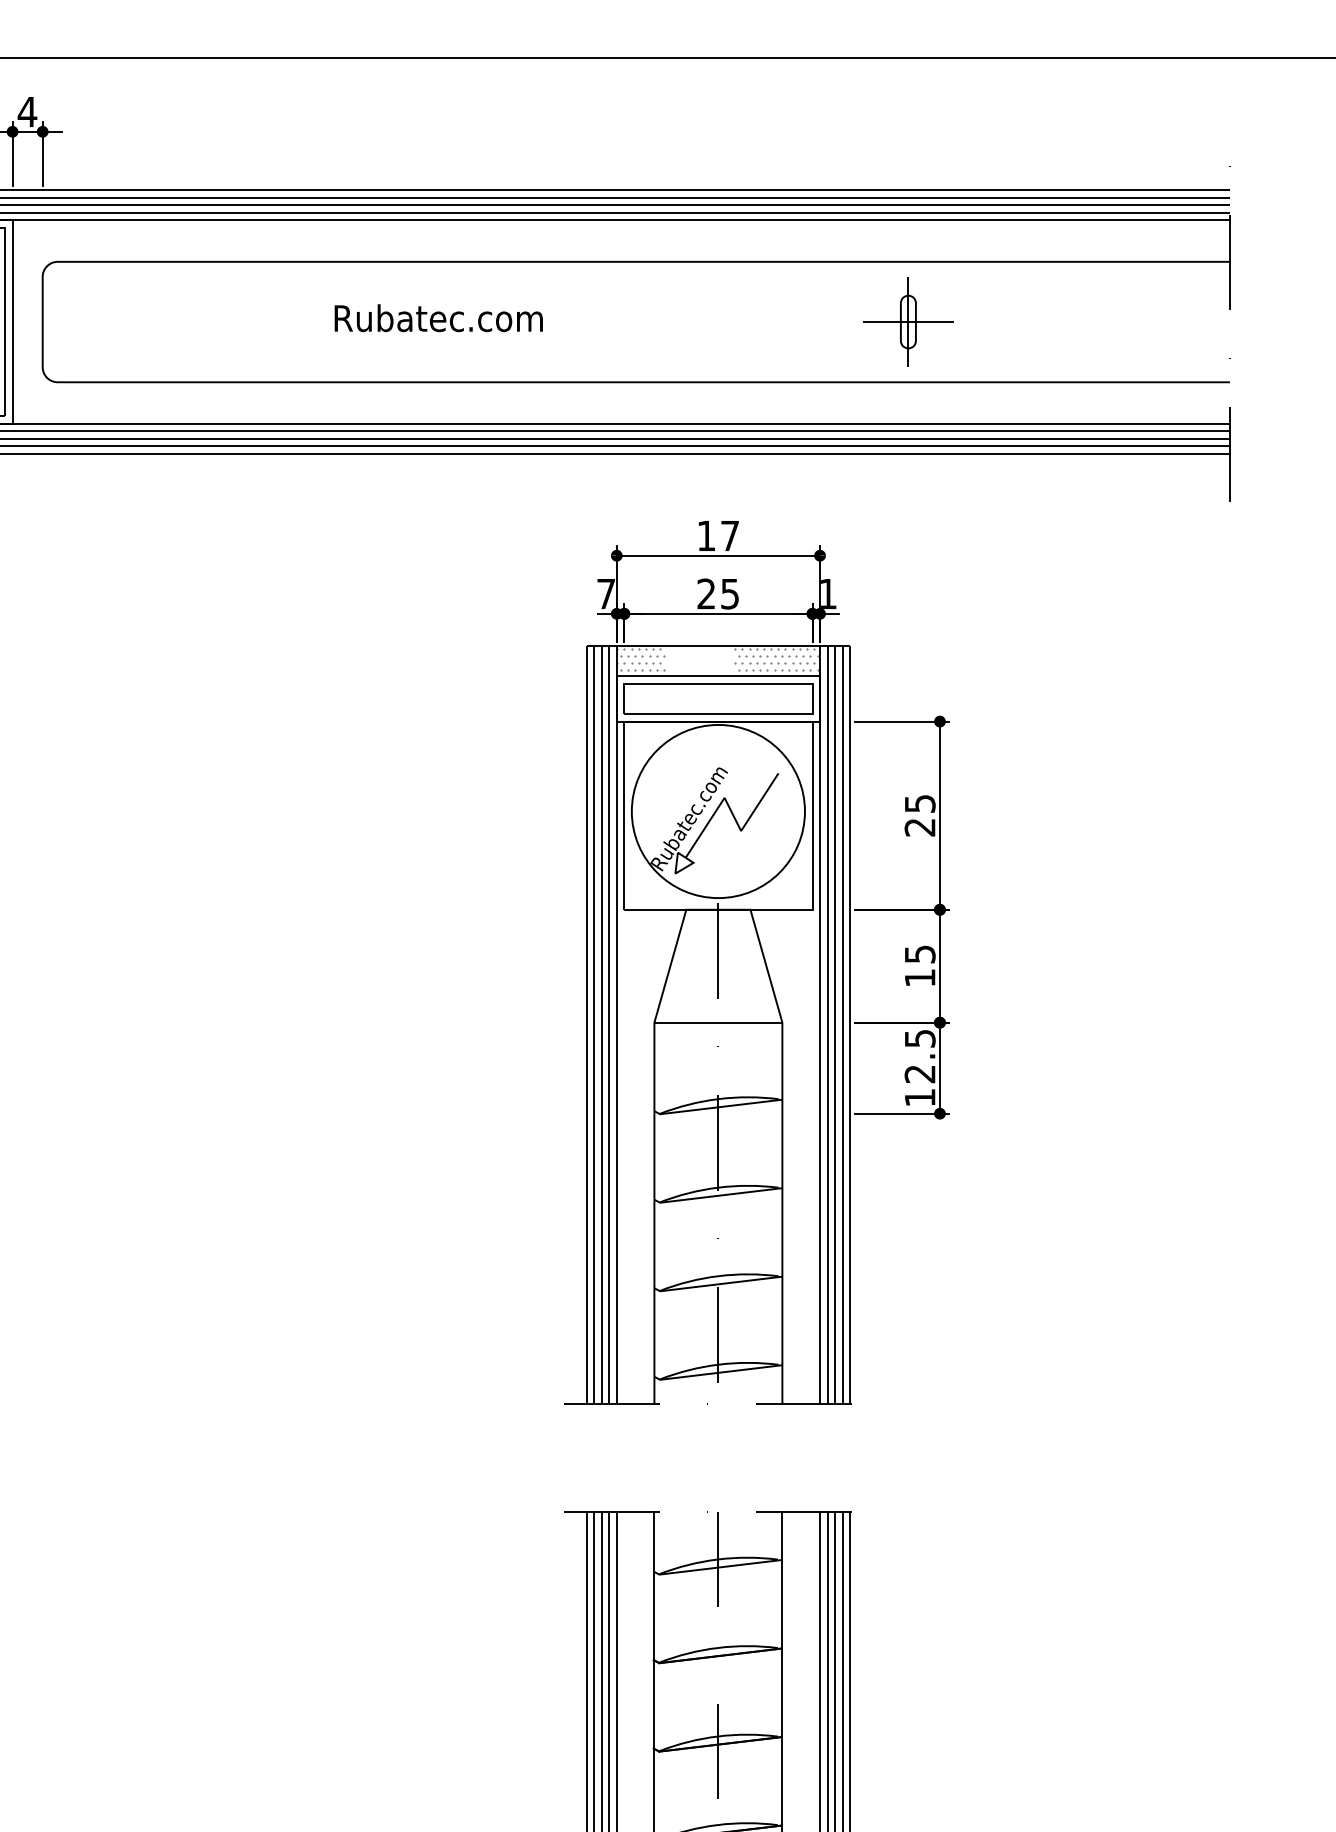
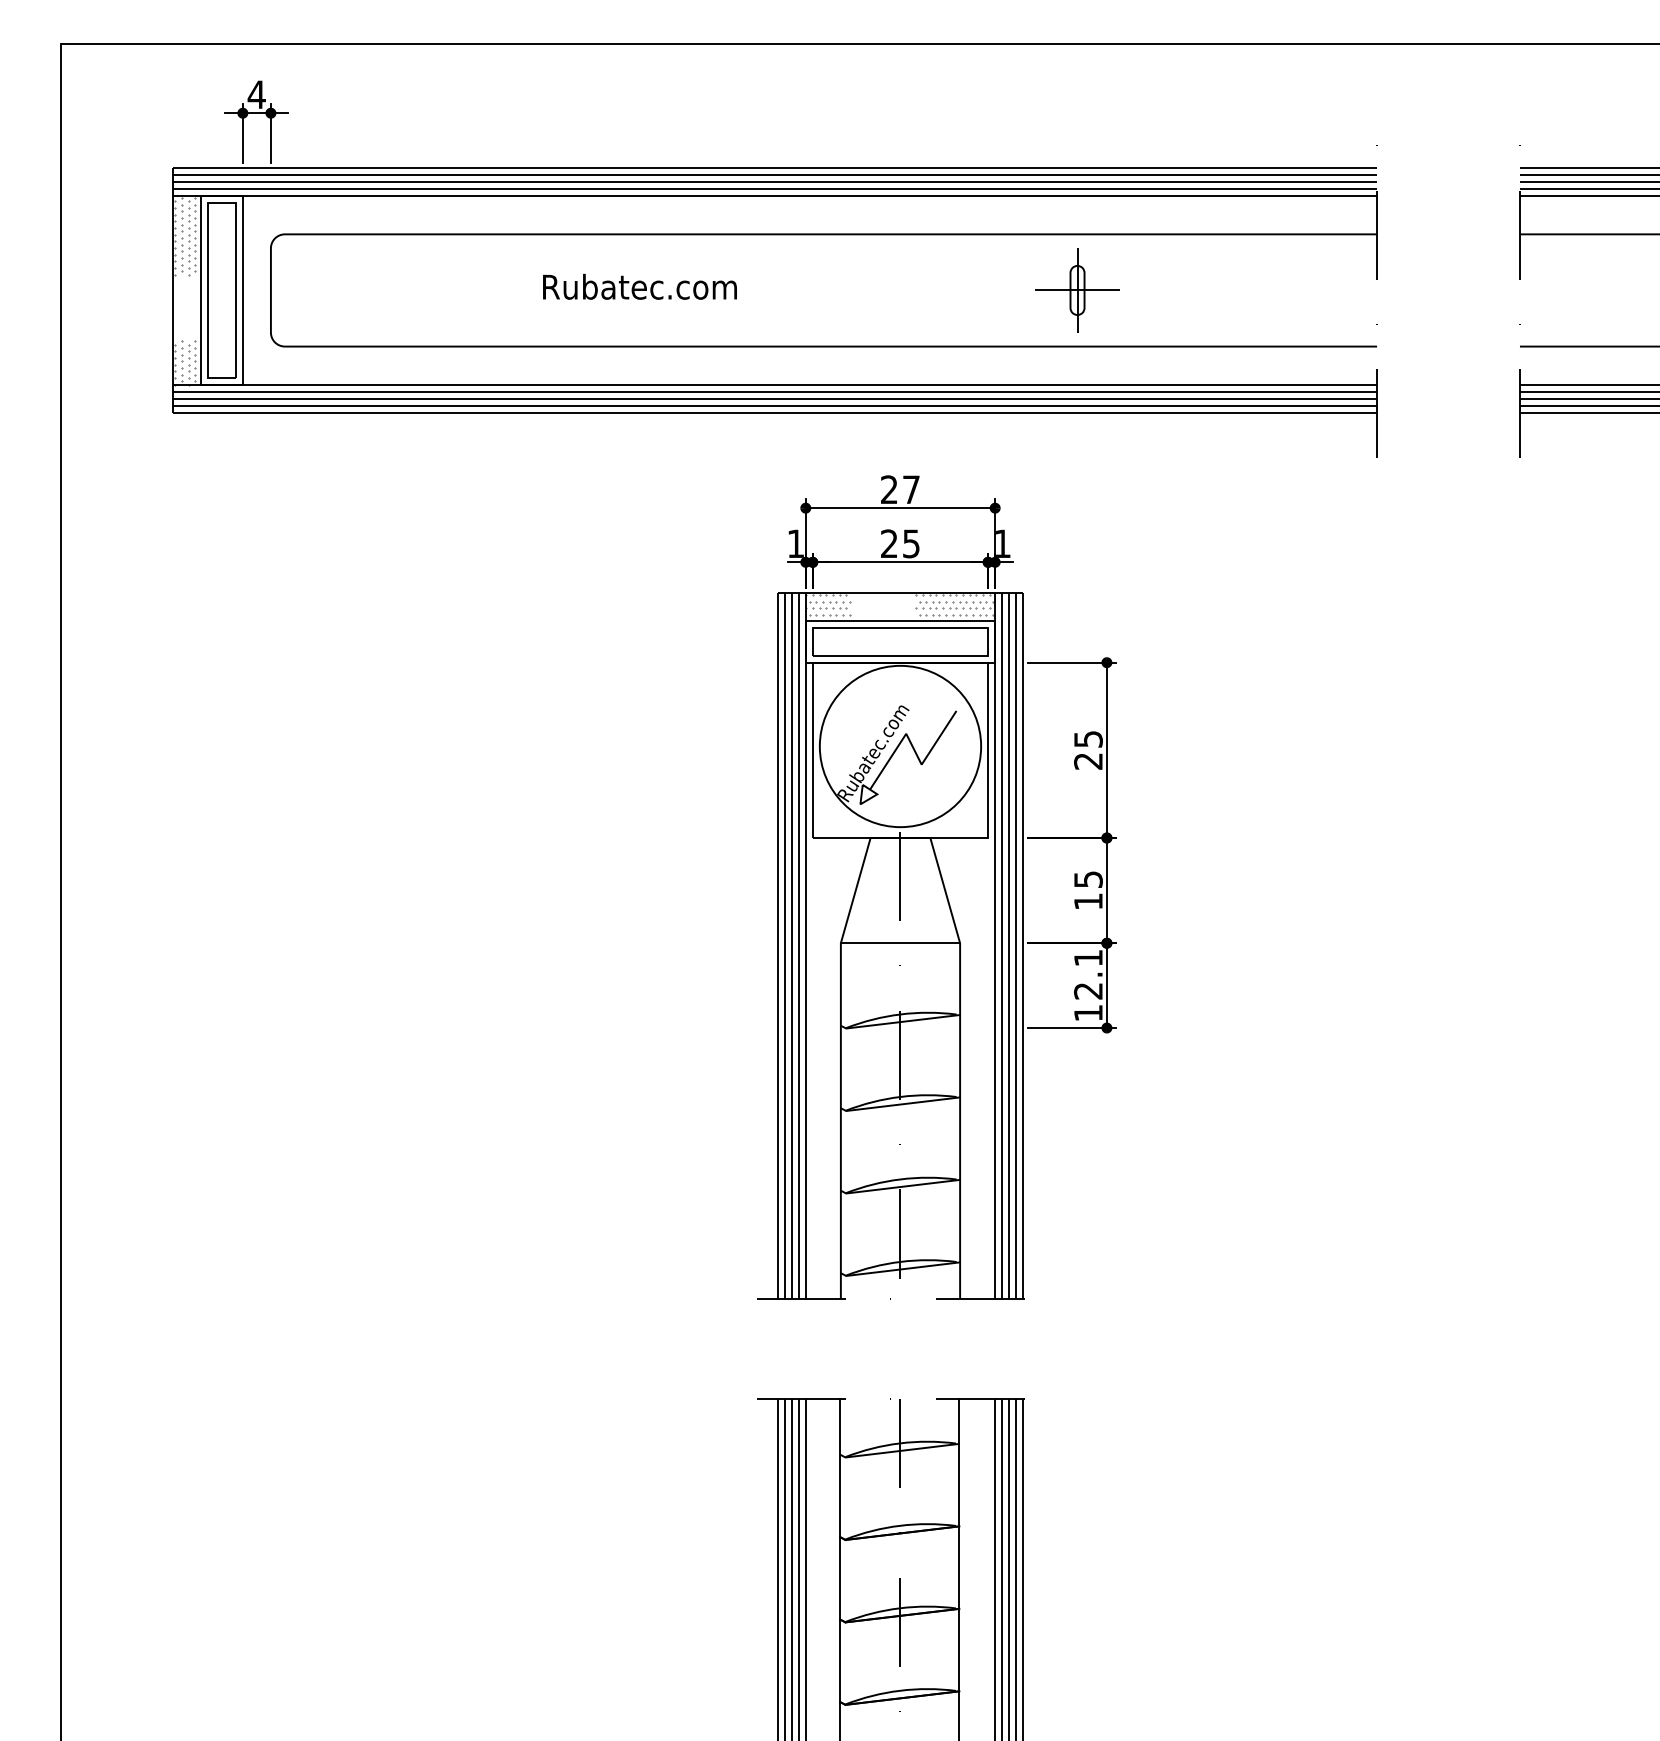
text: (706, 535) -> (889, 489), 17 -> 27
text: (605, 593) -> (795, 543), 7 -> 1
text: (920, 1039) -> (1088, 958), 12.5 -> 12.1

